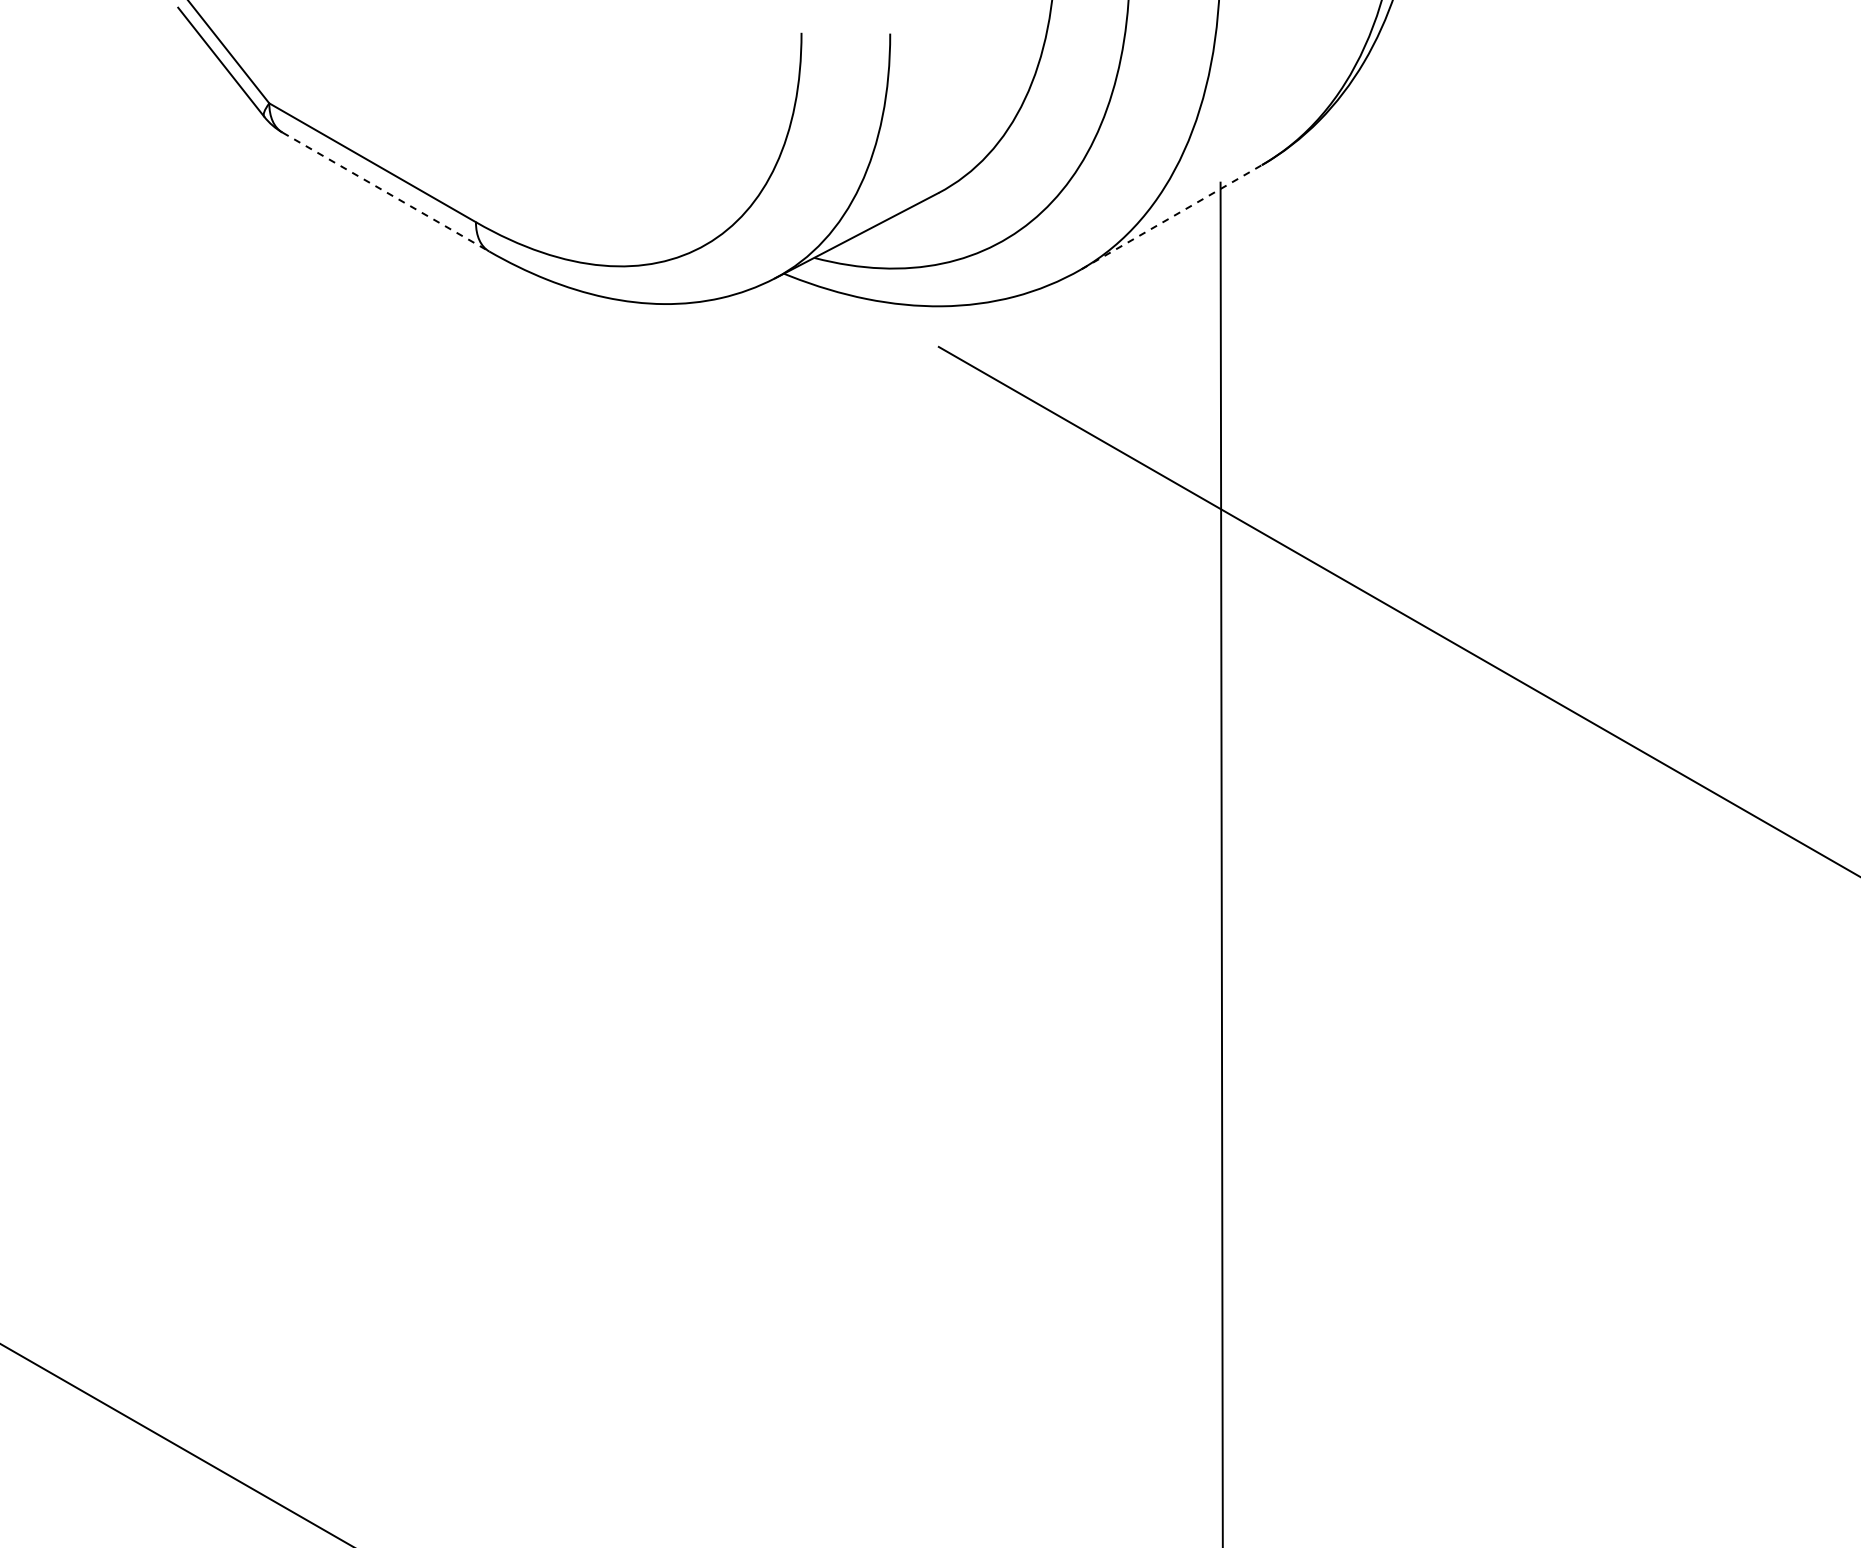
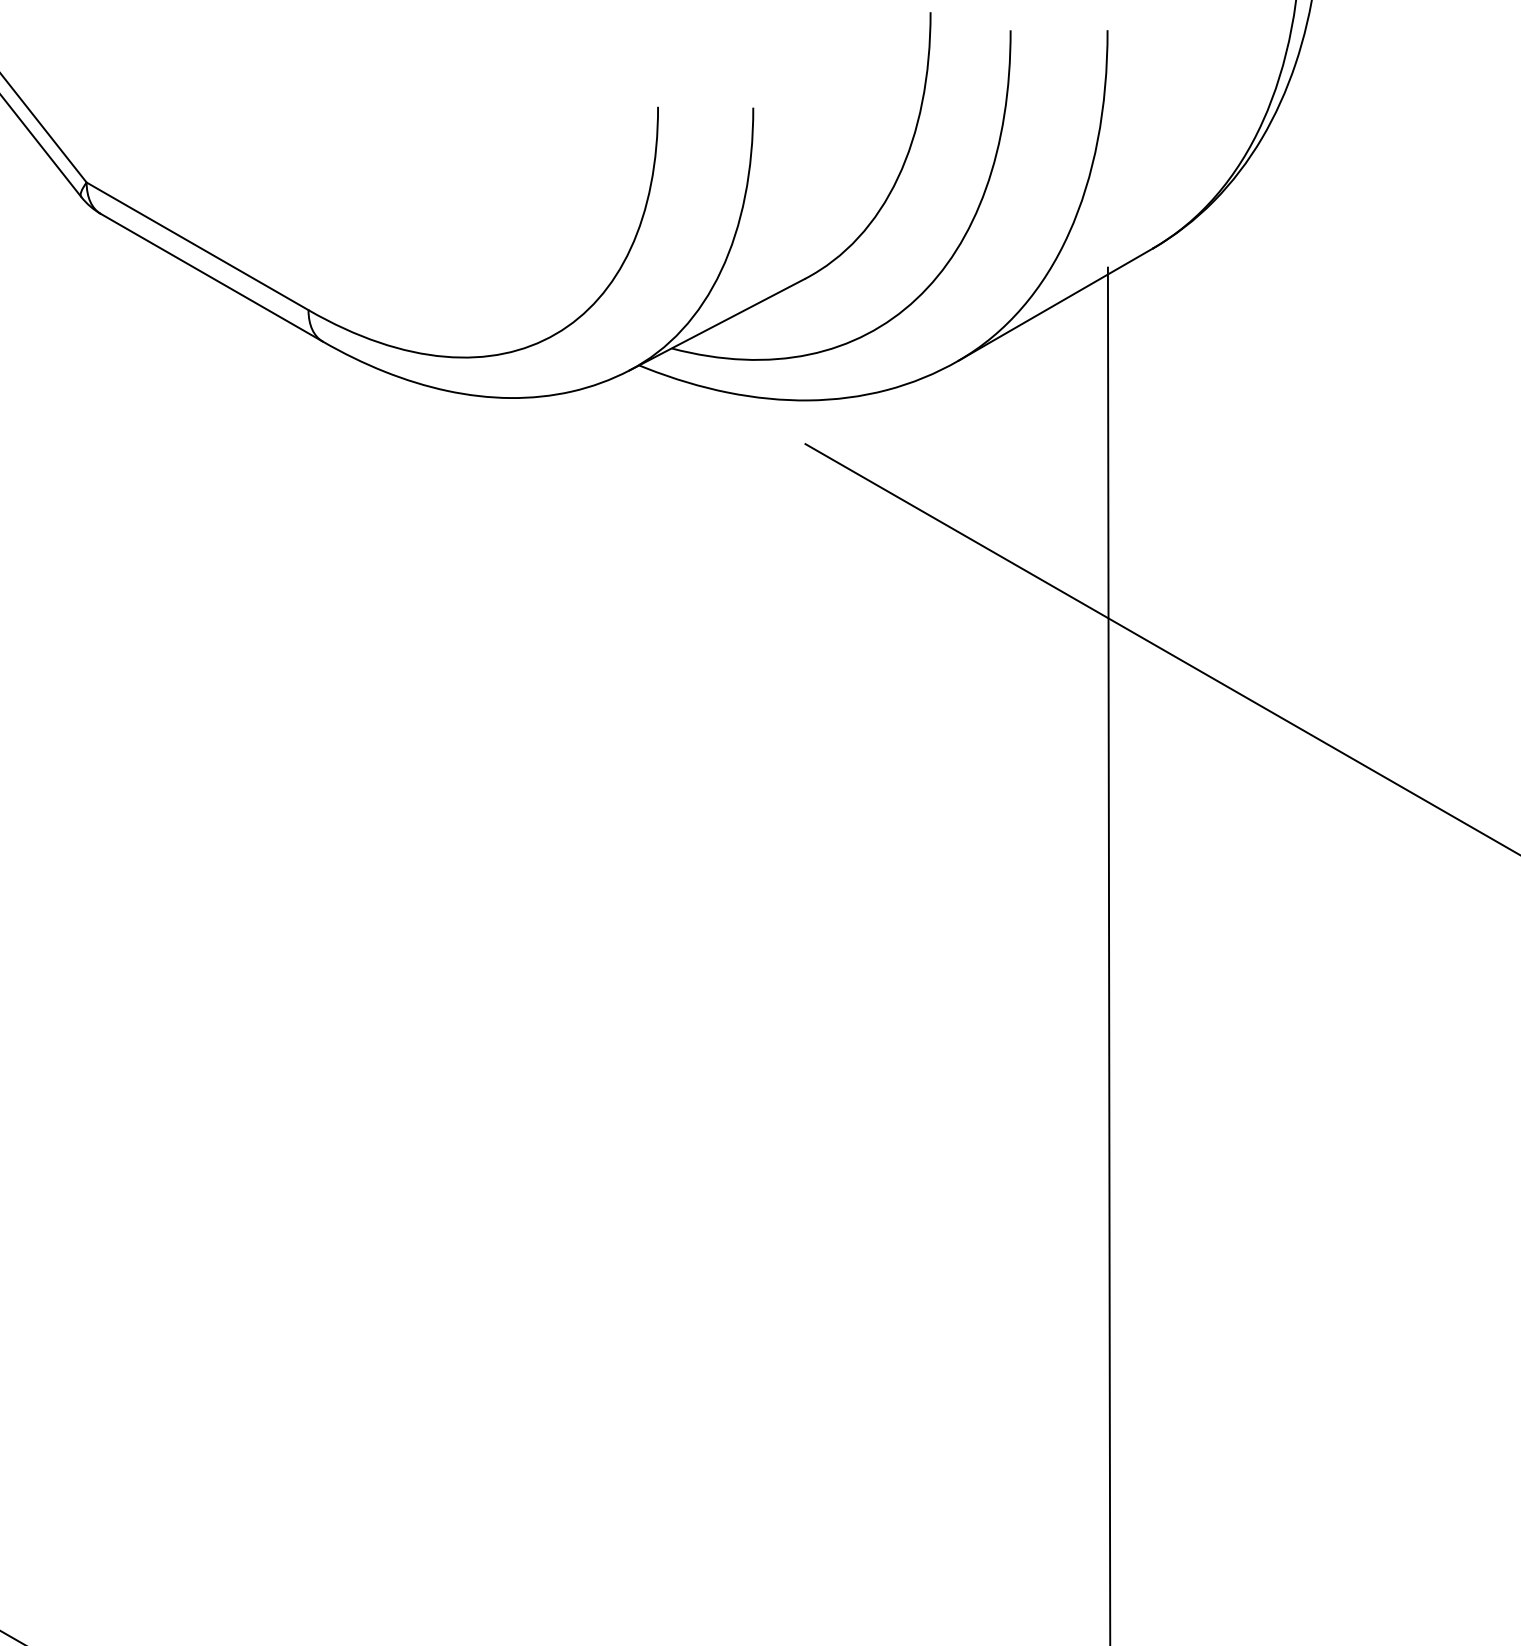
line: (386, 192) -> (212, 278), dashed -> solid
line: (1172, 217) -> (1056, 305), dashed -> solid

